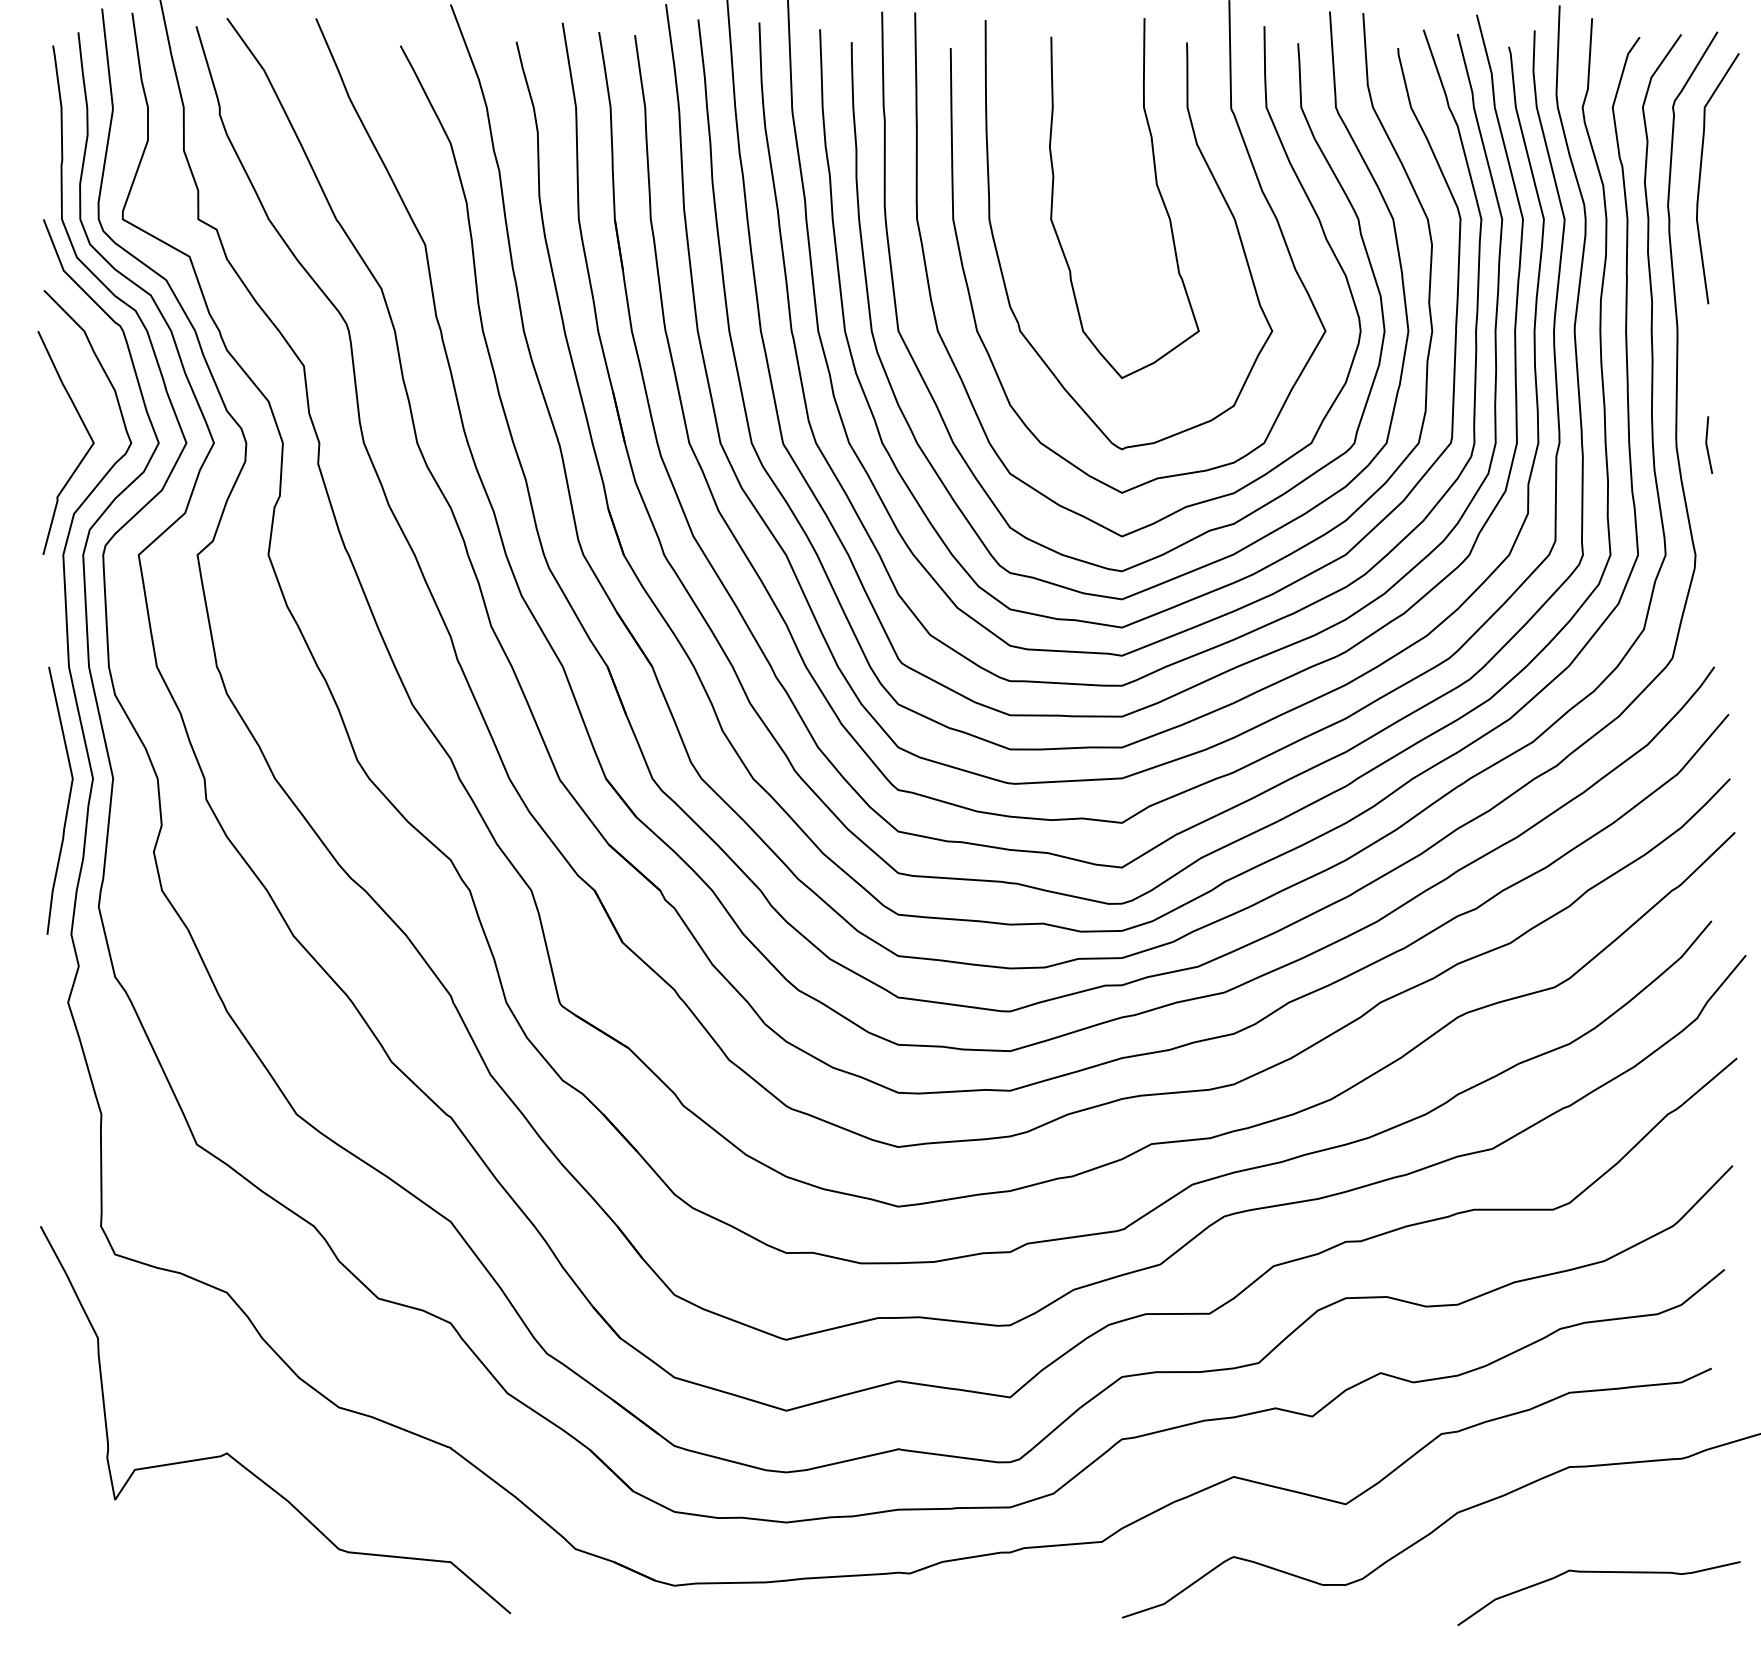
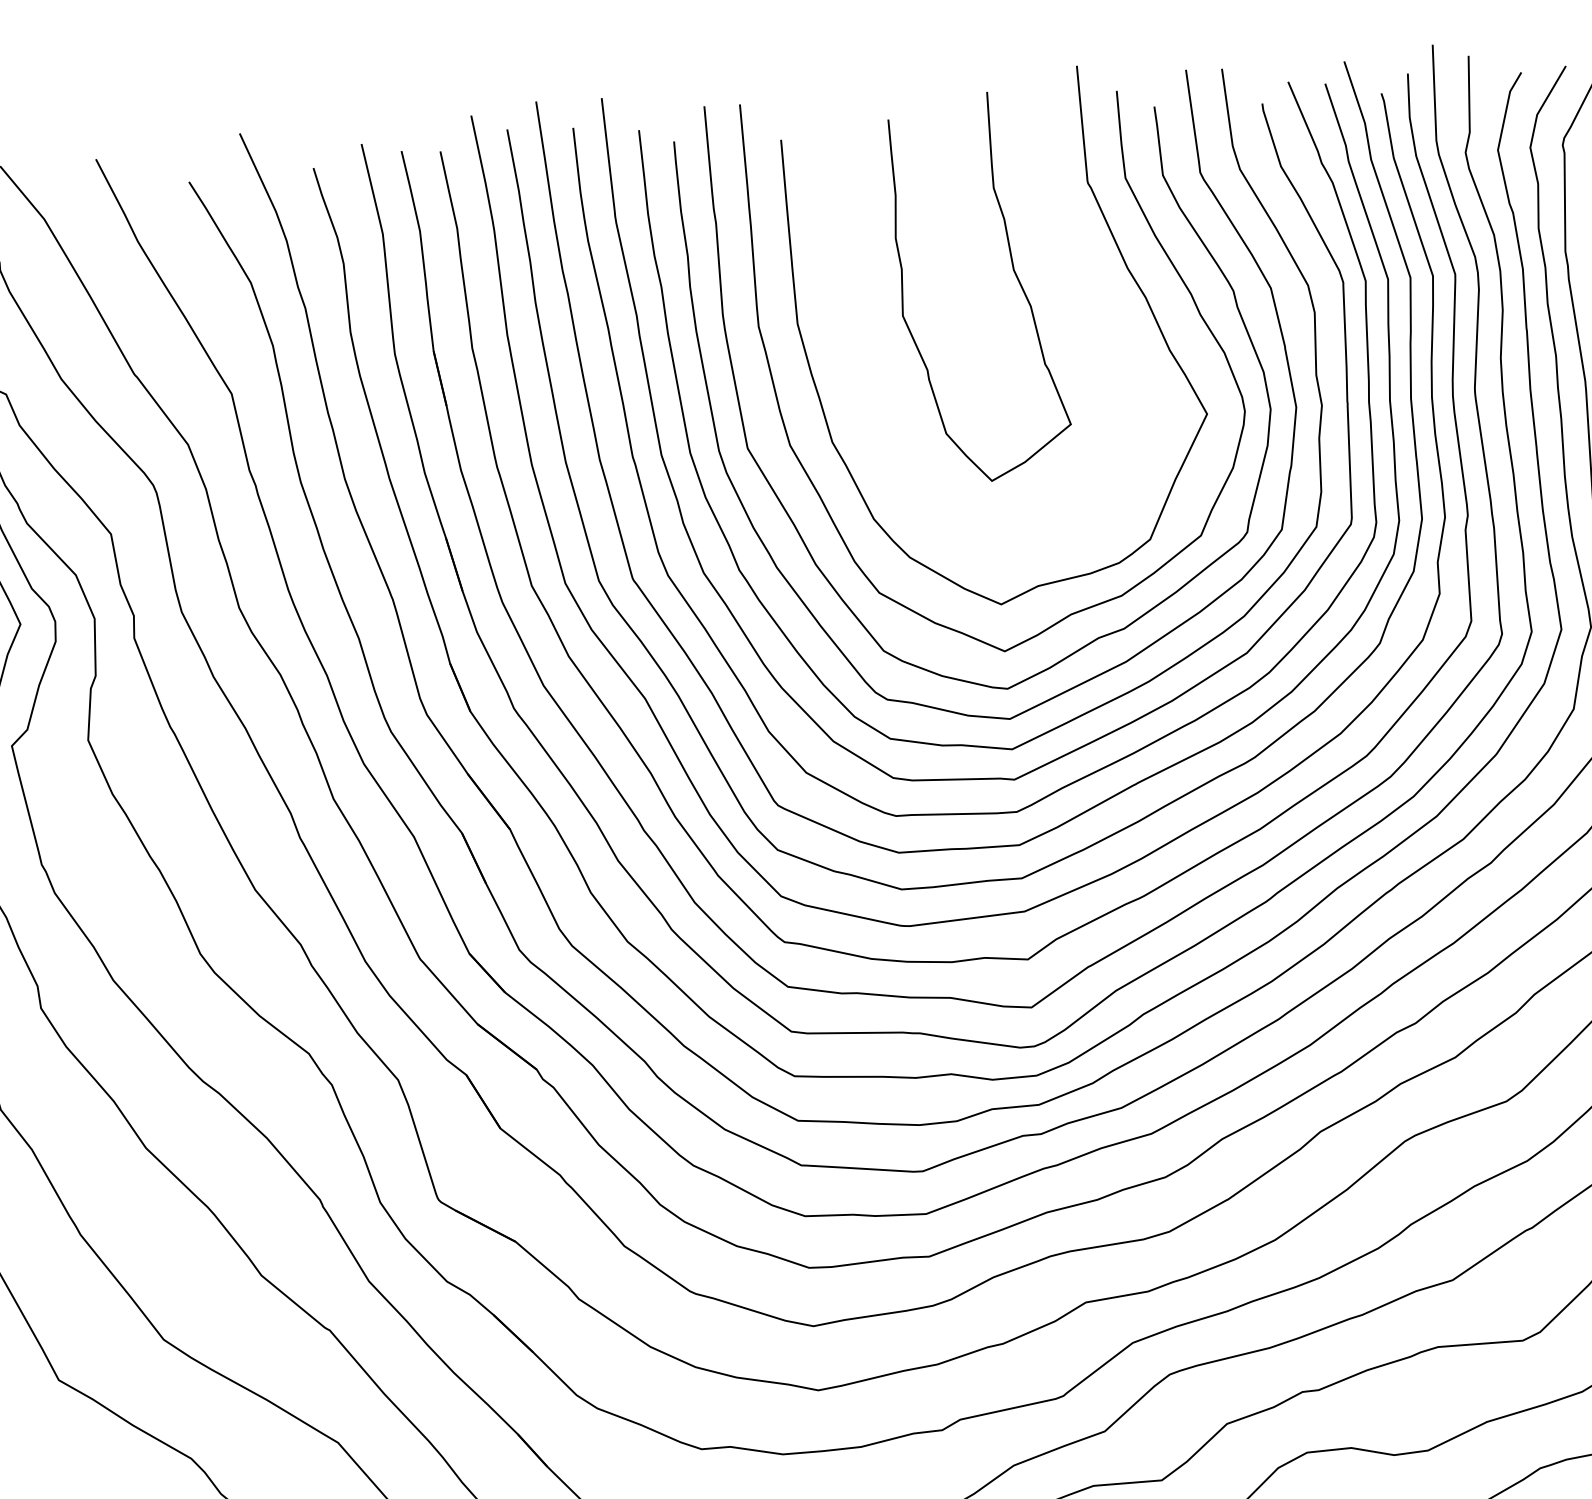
curve: (1218, 189) -> (1080, 270), removed

